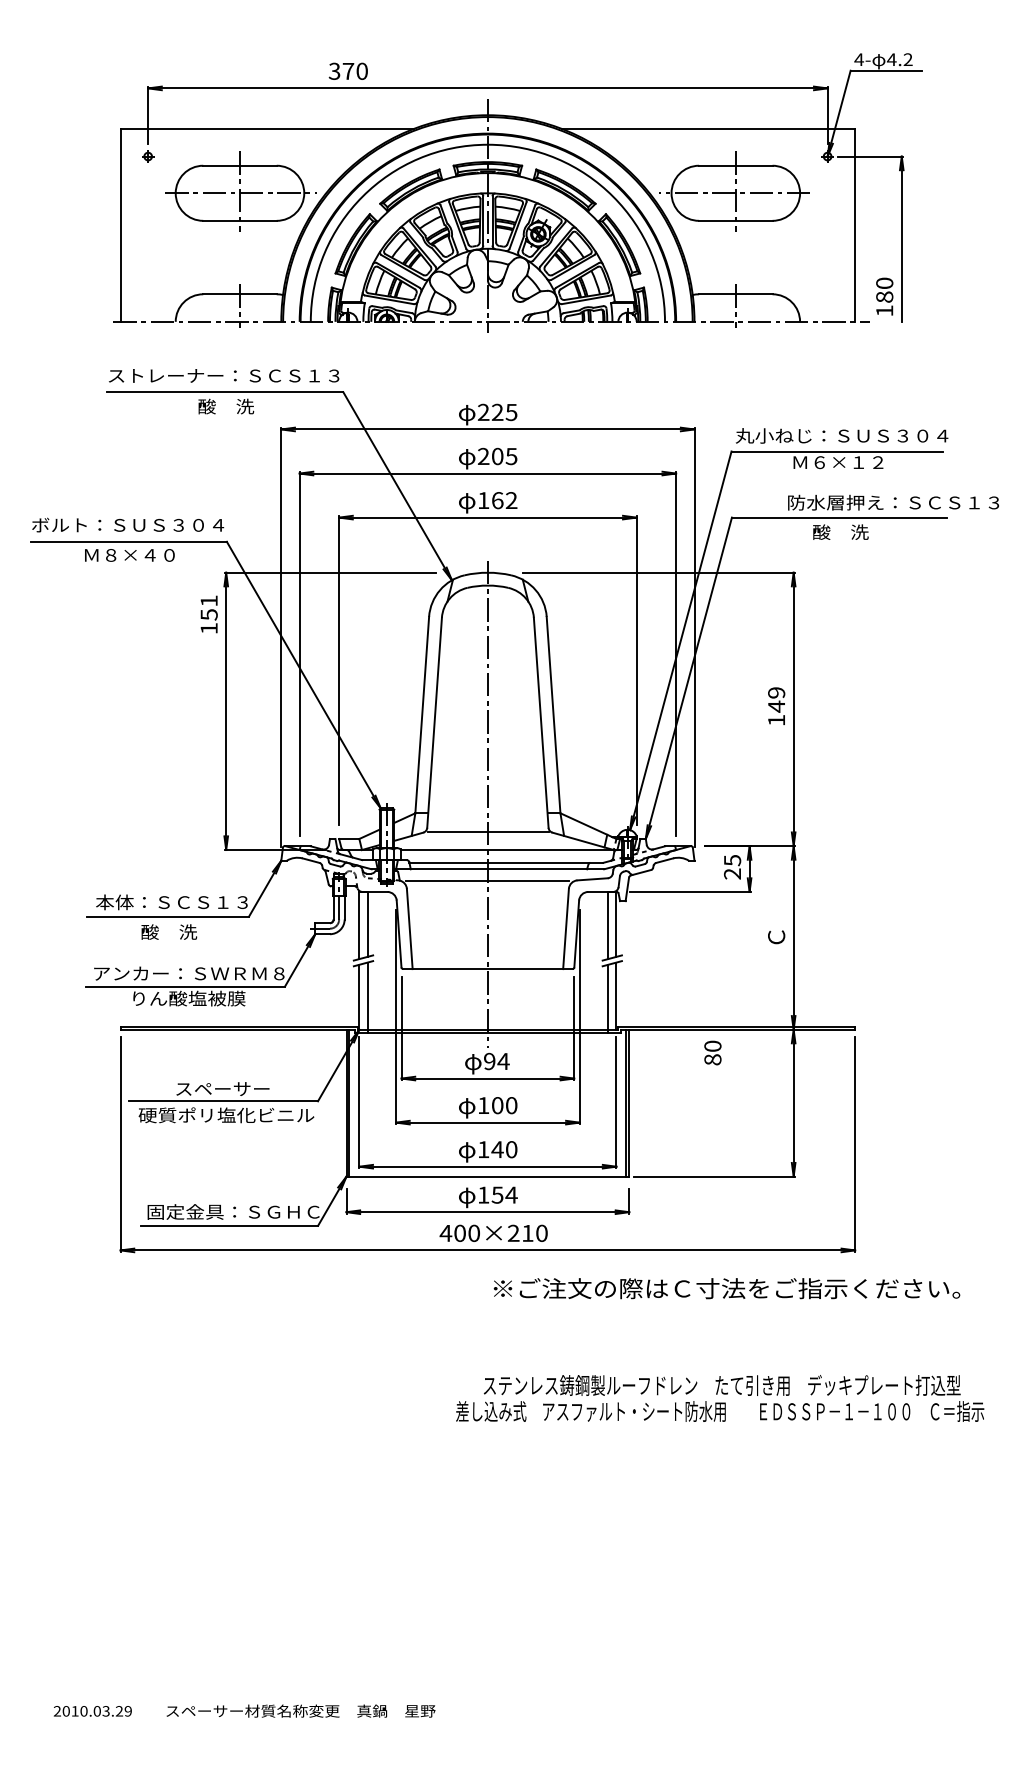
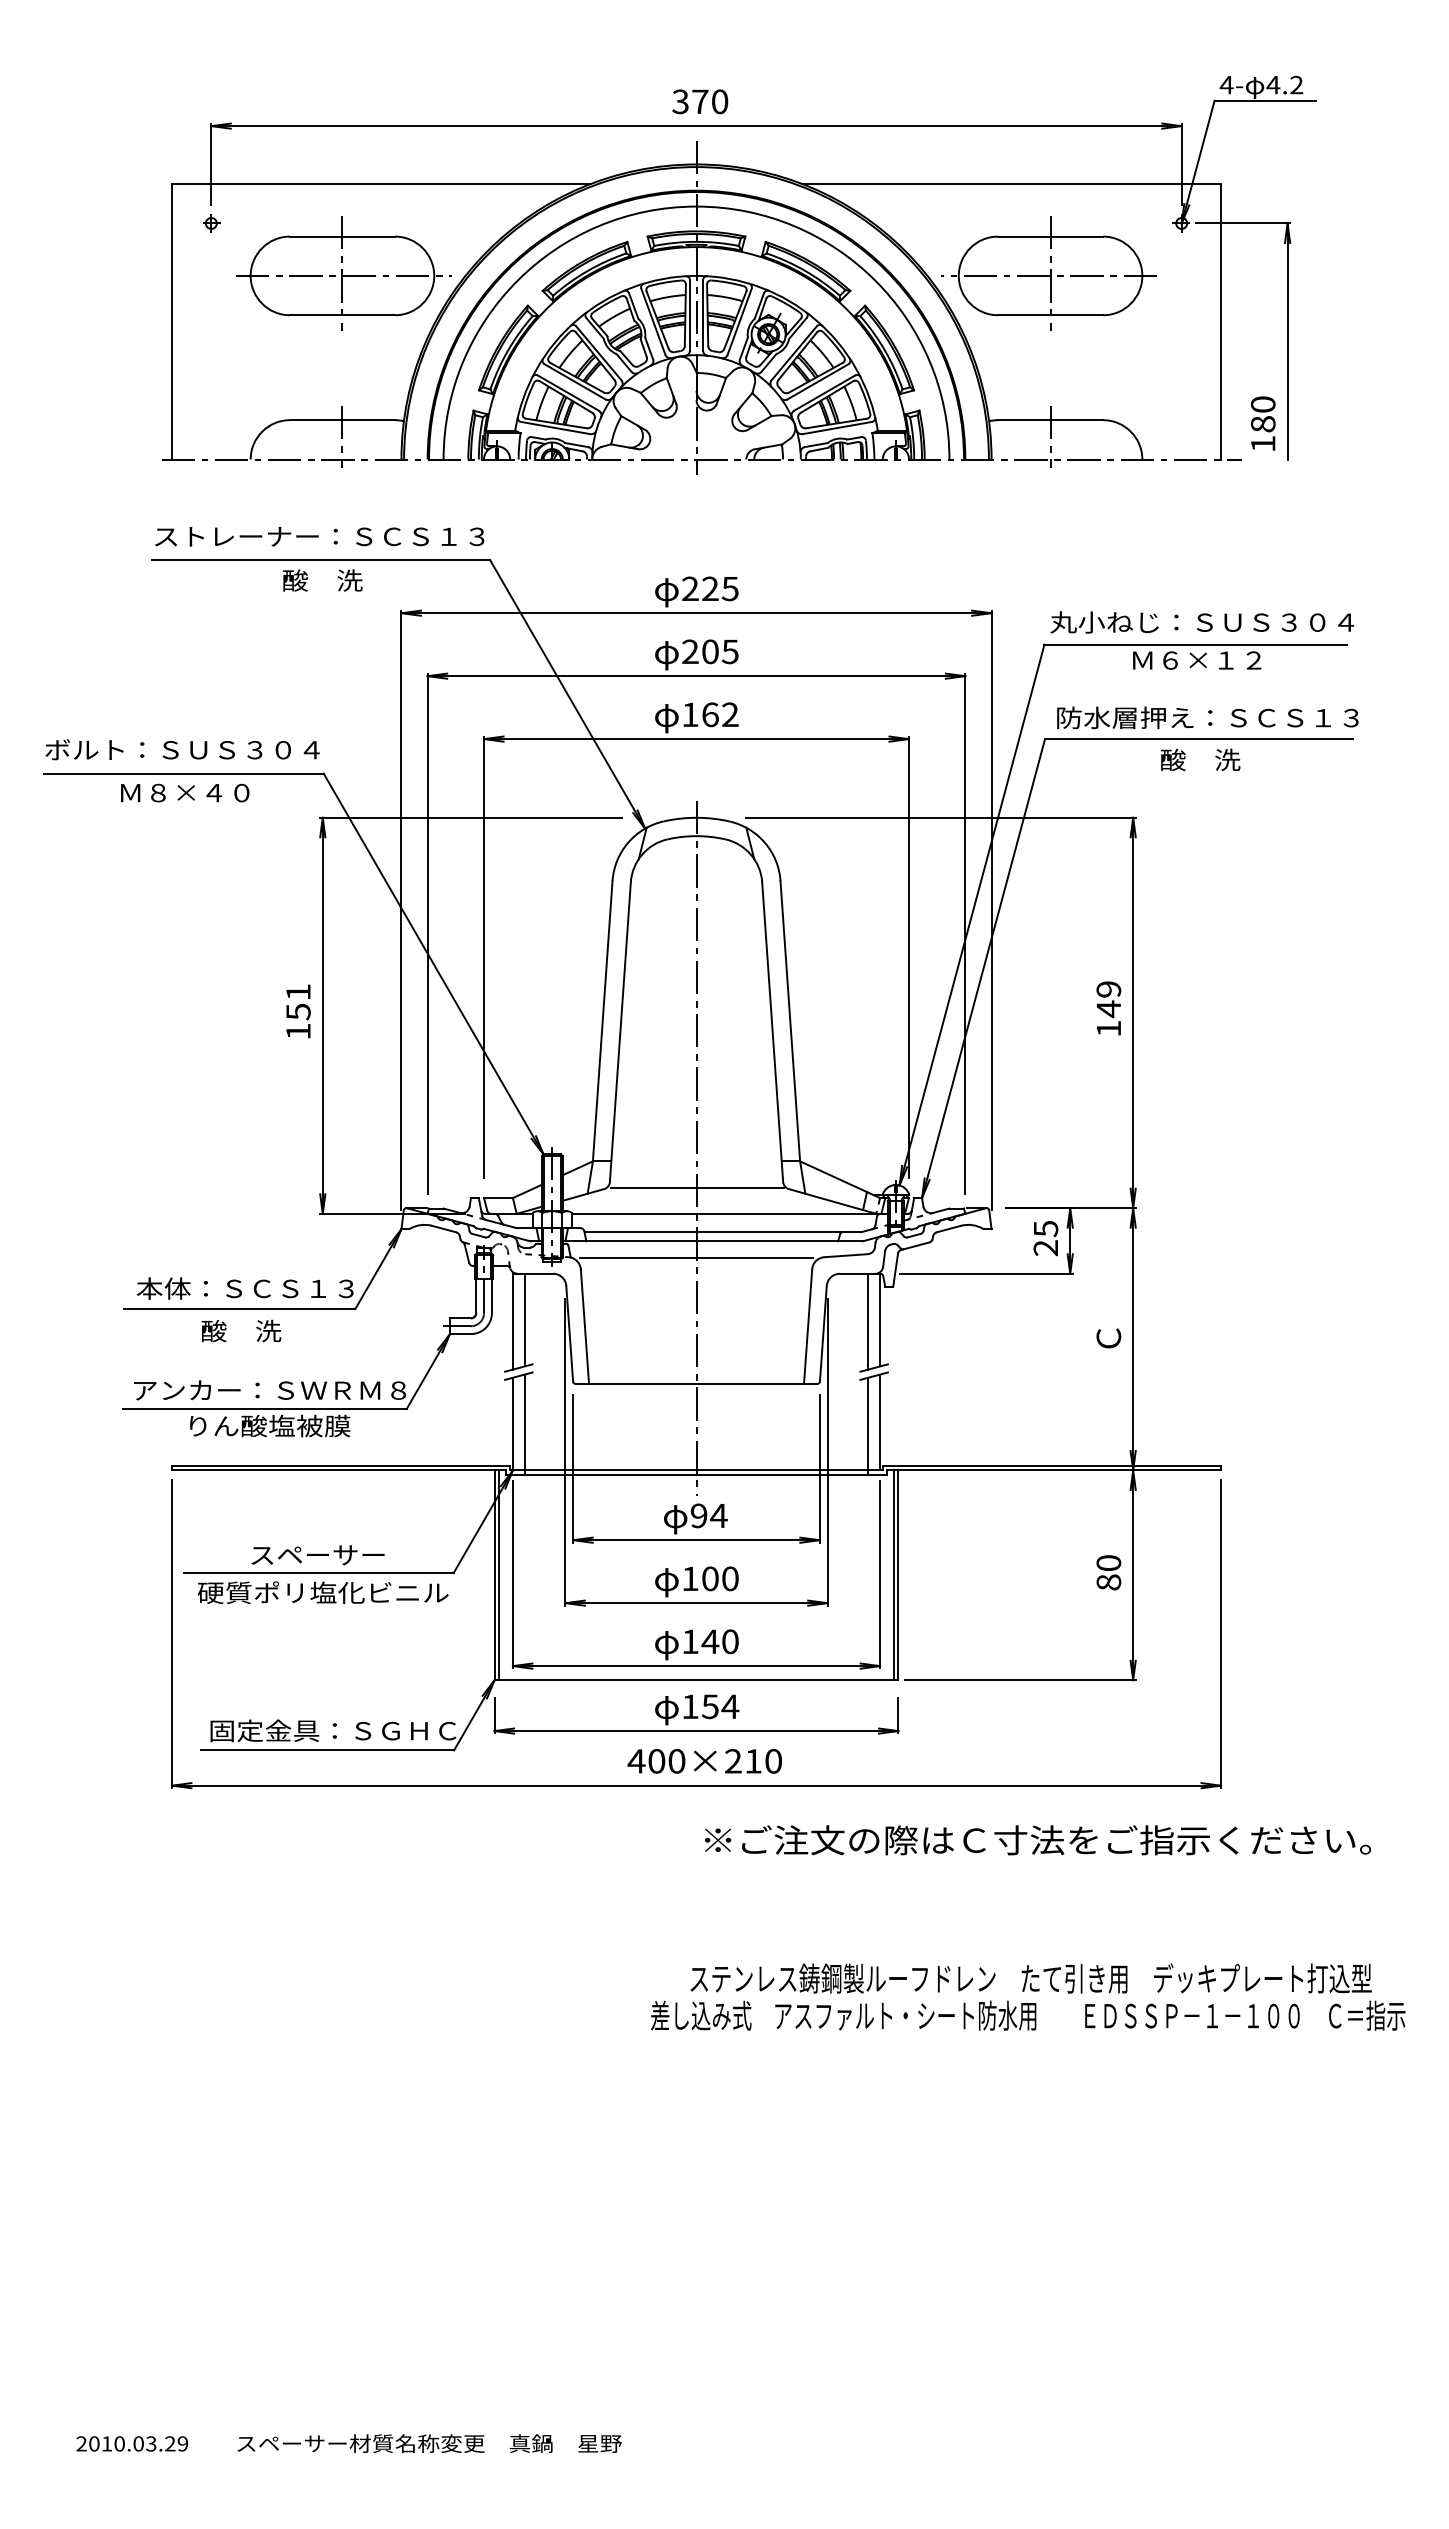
text: (348, 71) -> (700, 101), moved
text: (893, 502) -> (1207, 717), moved
text: (209, 614) -> (298, 1011), moved
text: (712, 1052) -> (1108, 1572), moved

